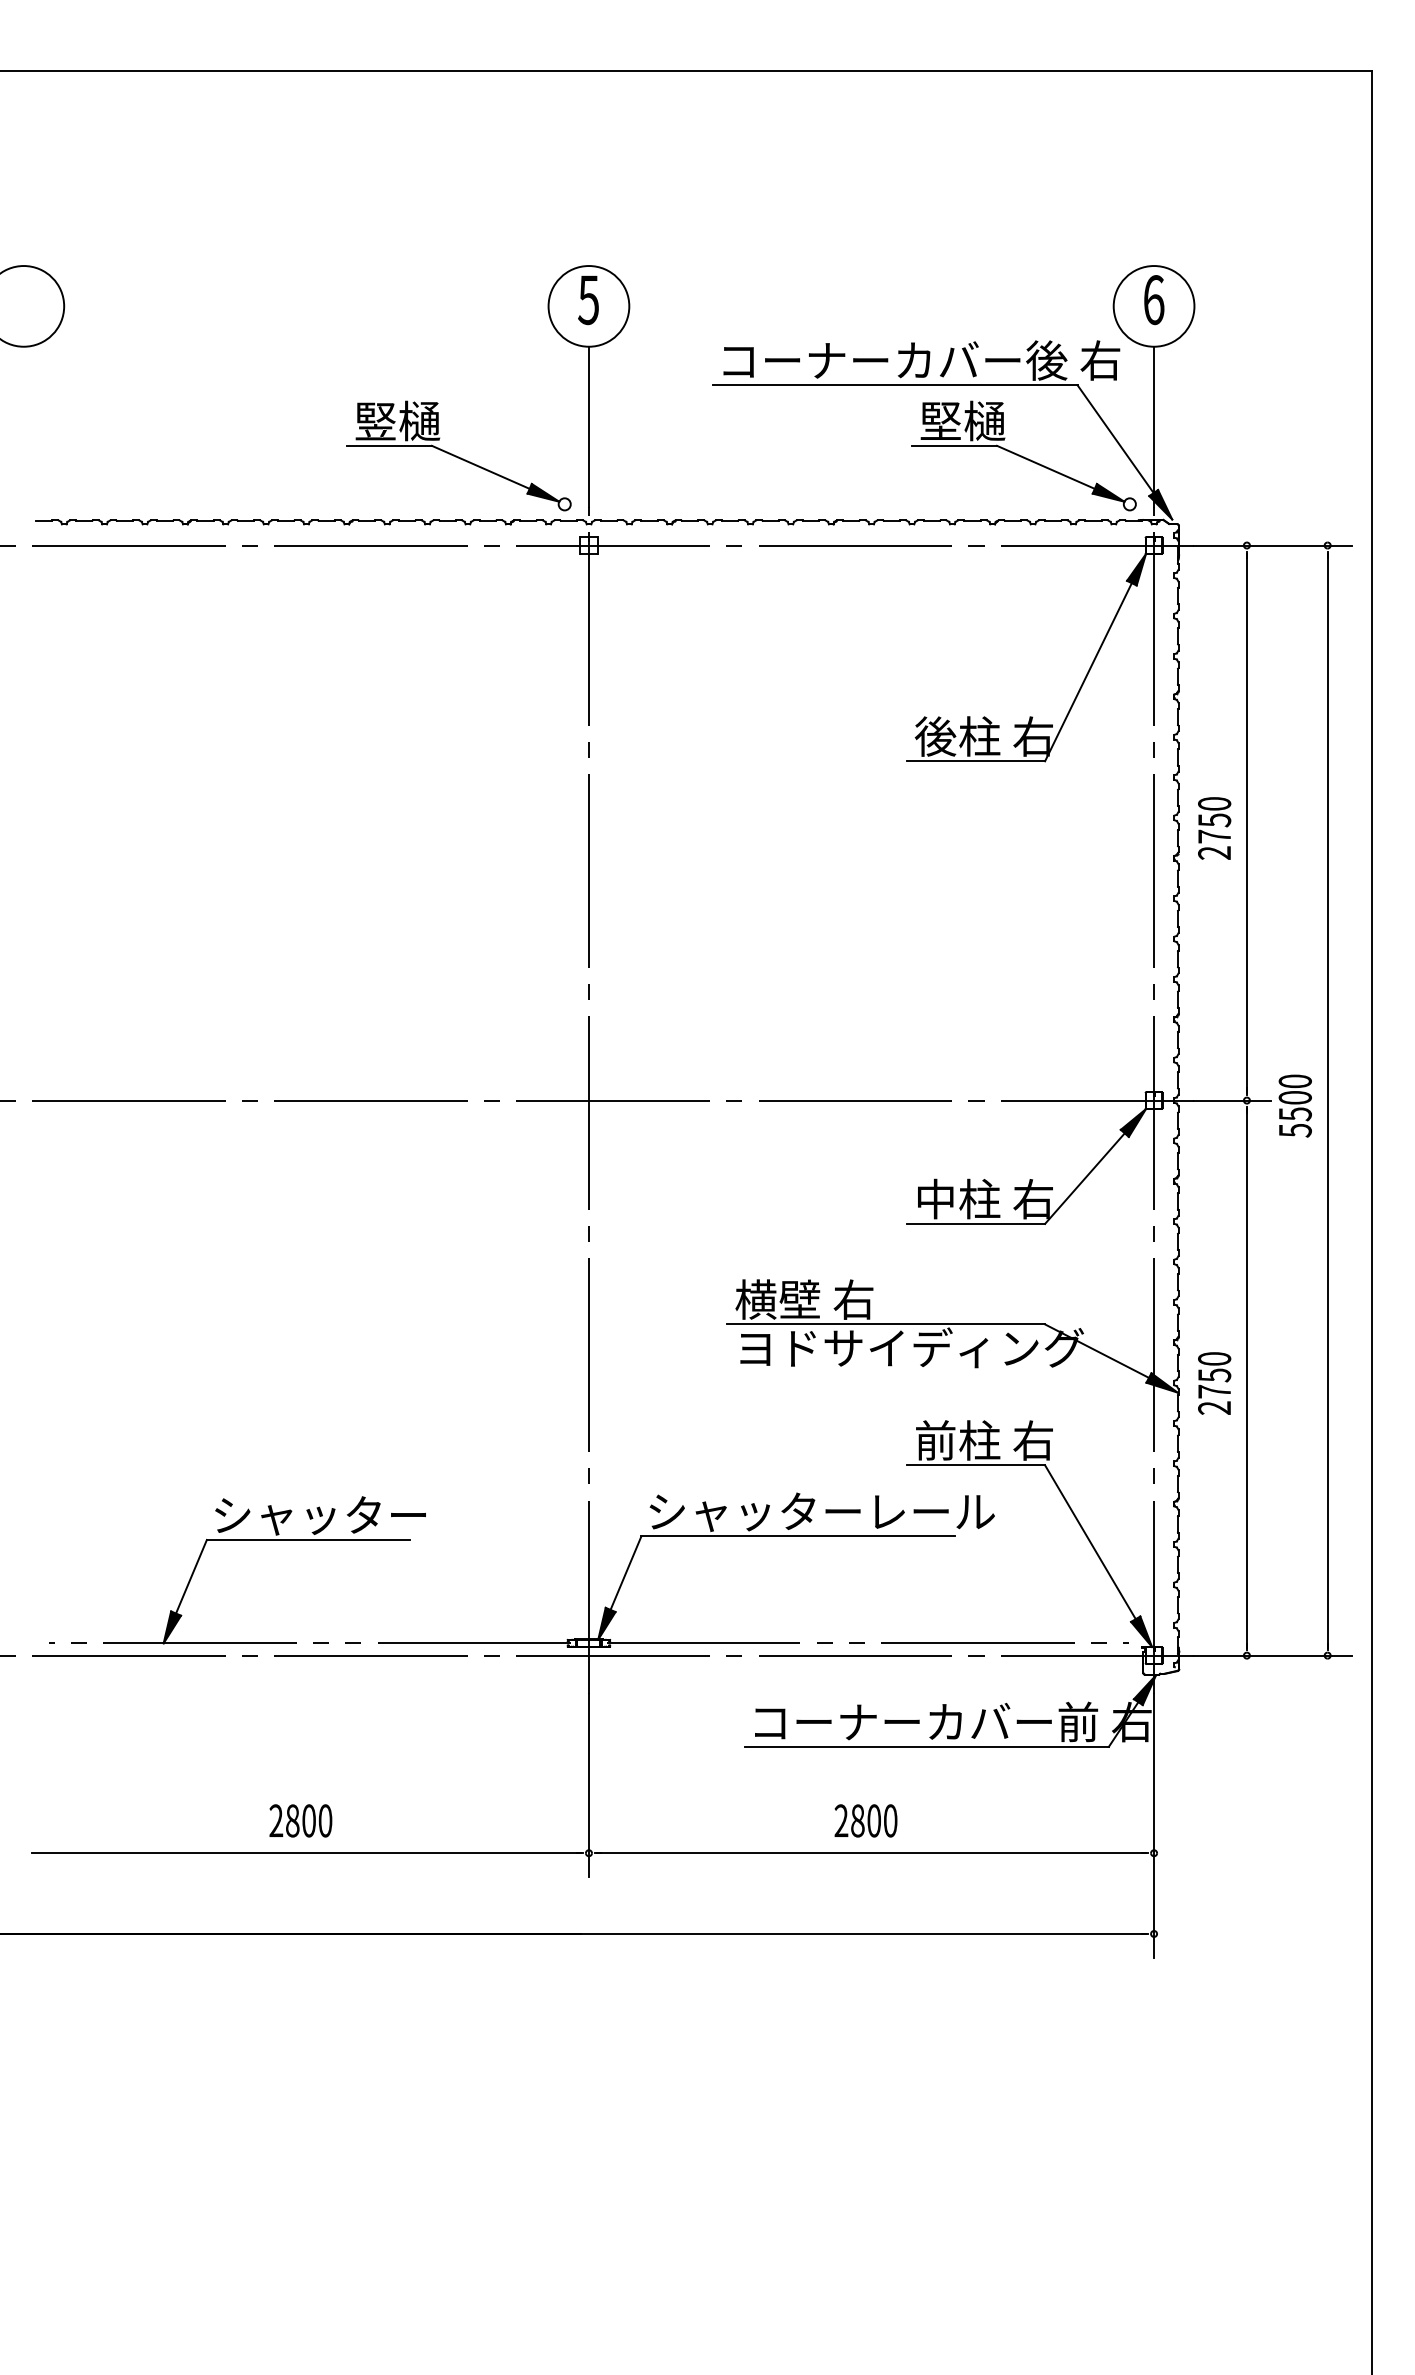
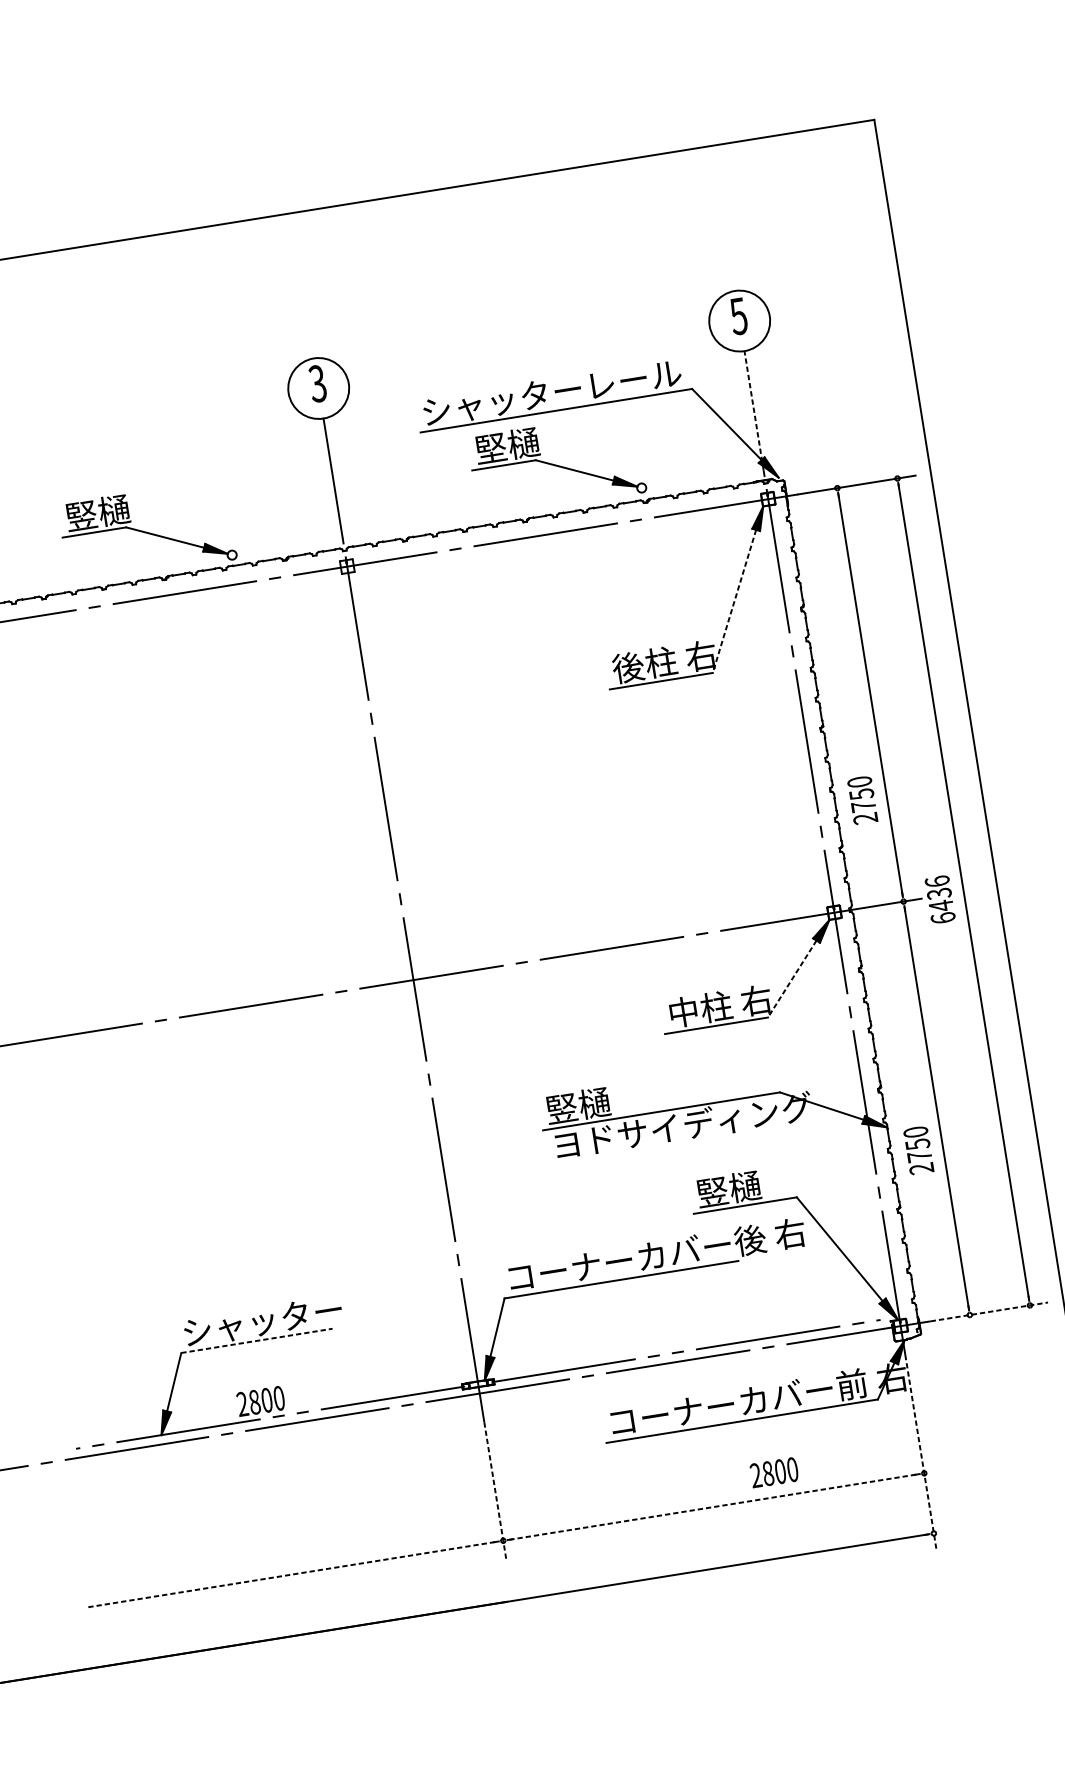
text: (588, 299) -> (317, 383), 5 -> 3
text: (1153, 300) -> (738, 316), 6 -> 5
text: (920, 360) -> (572, 389), コーナーカバー後 右 -> シャッターレール
line: (1154, 426) -> (754, 410), solid -> dashed
part: (458, 455) -> (147, 531), moved
part: (1023, 455) -> (556, 464), moved
line: (1088, 672) -> (734, 601), solid -> dashed
text: (1214, 828) -> (862, 800), moved
text: (1294, 1105) -> (939, 899), 5500 -> 6436
line: (1084, 1178) -> (791, 979), solid -> dashed
text: (804, 1299) -> (597, 1102), 横壁 右 -> 竪樋
text: (1214, 1383) -> (918, 1150), moved
text: (983, 1440) -> (747, 1186), 前柱 右 -> 竪樋
text: (848, 1511) -> (655, 1255), シャッターレール -> コーナーカバー後 右
line: (308, 1539) -> (256, 1340), solid -> dashed
line: (1273, 1655) -> (989, 1311), solid -> dashed
line: (588, 1785) -> (494, 1490), solid -> dashed
text: (300, 1820) -> (260, 1401), moved
text: (865, 1820) -> (773, 1472), moved
line: (1154, 1826) -> (921, 1453), solid -> dashed
line: (306, 1853) -> (292, 1574), solid -> dashed
line: (872, 1853) -> (714, 1507), solid -> dashed

